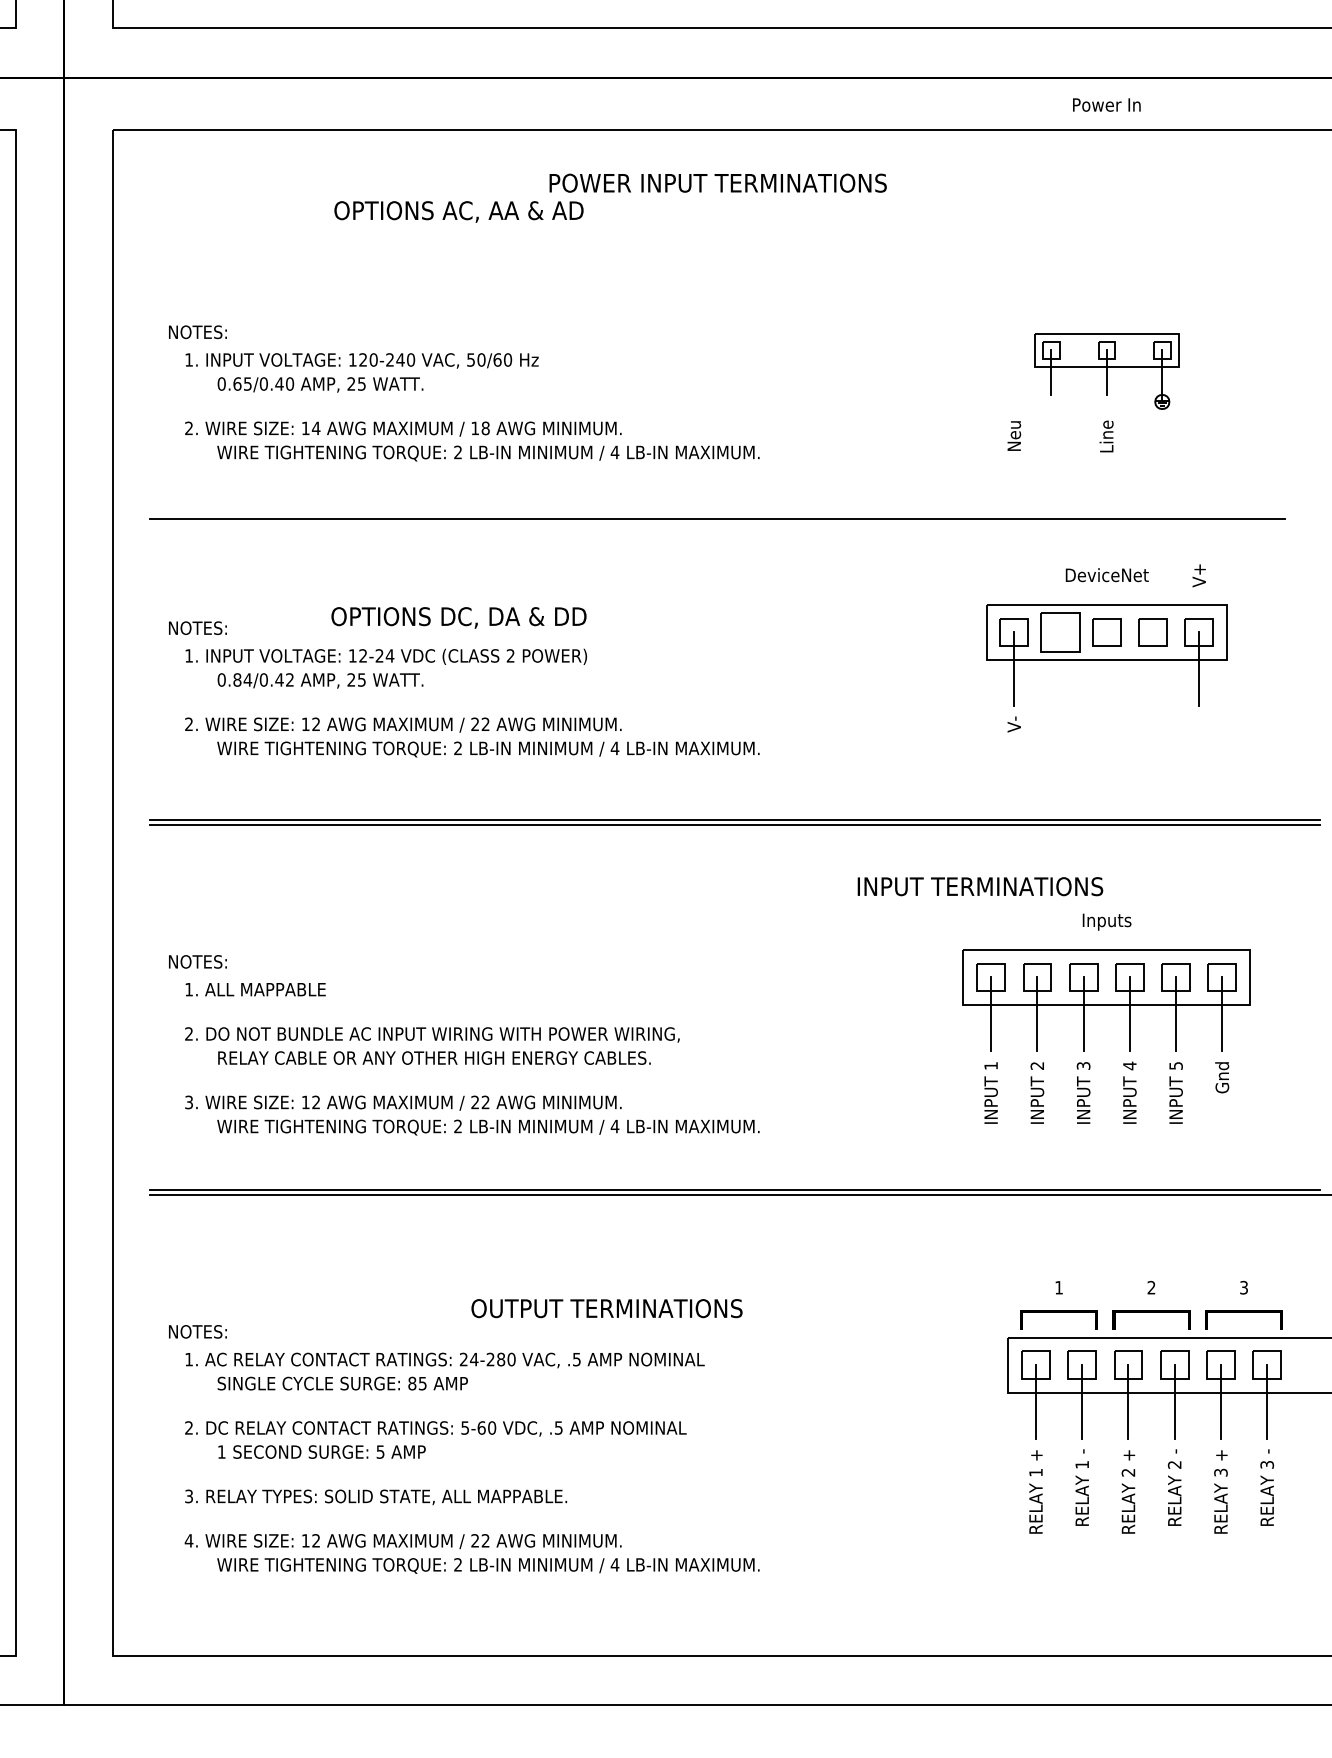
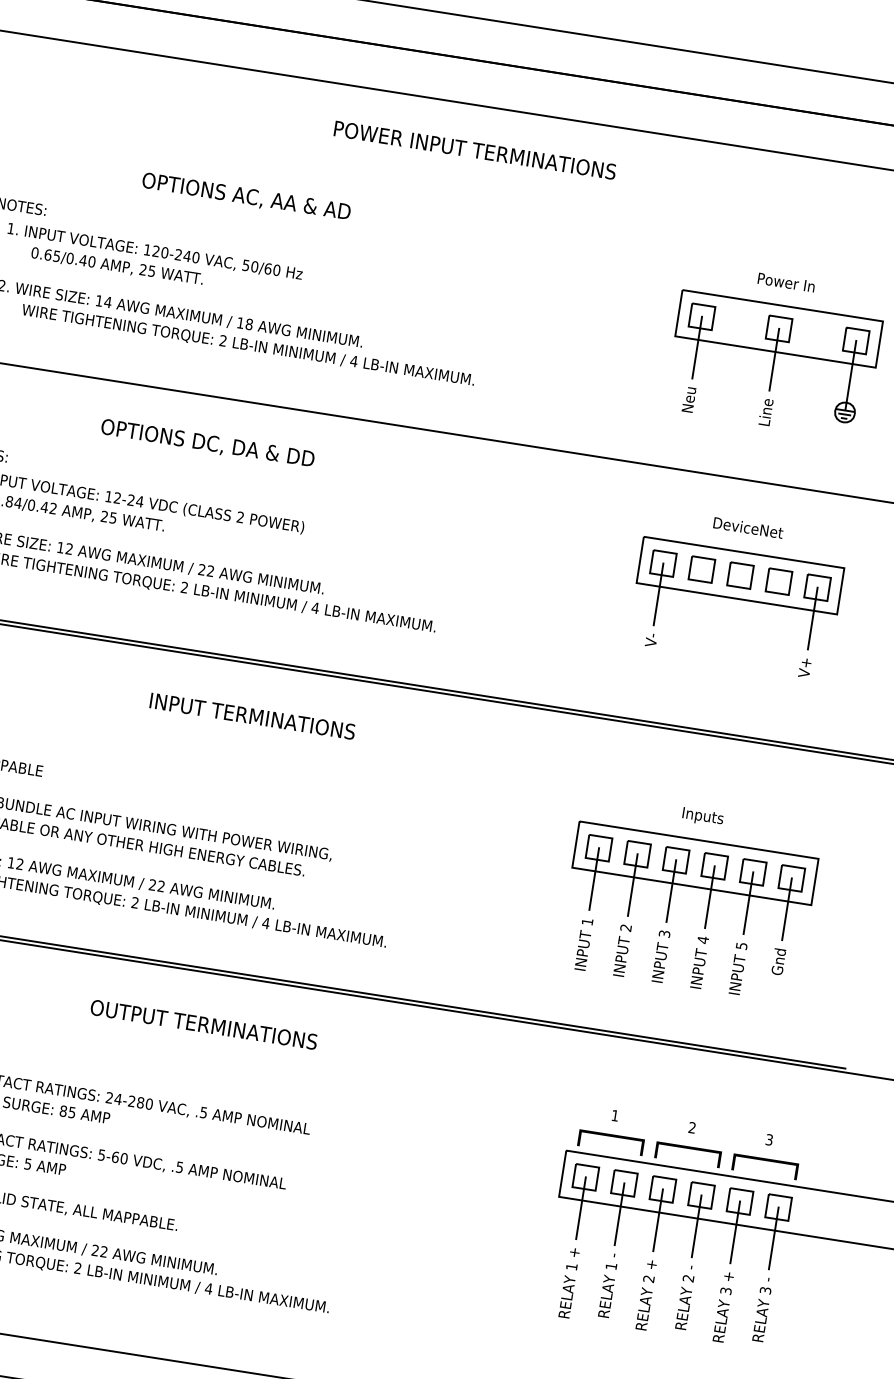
text: (1106, 104) -> (786, 282), moved
text: (458, 211) -> (246, 196), moved
part: (1106, 371) -> (774, 358), size x1.67
text: (1198, 575) -> (804, 667), moved
text: (458, 617) -> (207, 443), moved
part: (1060, 632) -> (701, 569), size x0.71
text: (980, 886) -> (252, 716), moved
text: (606, 1308) -> (203, 1024), moved

